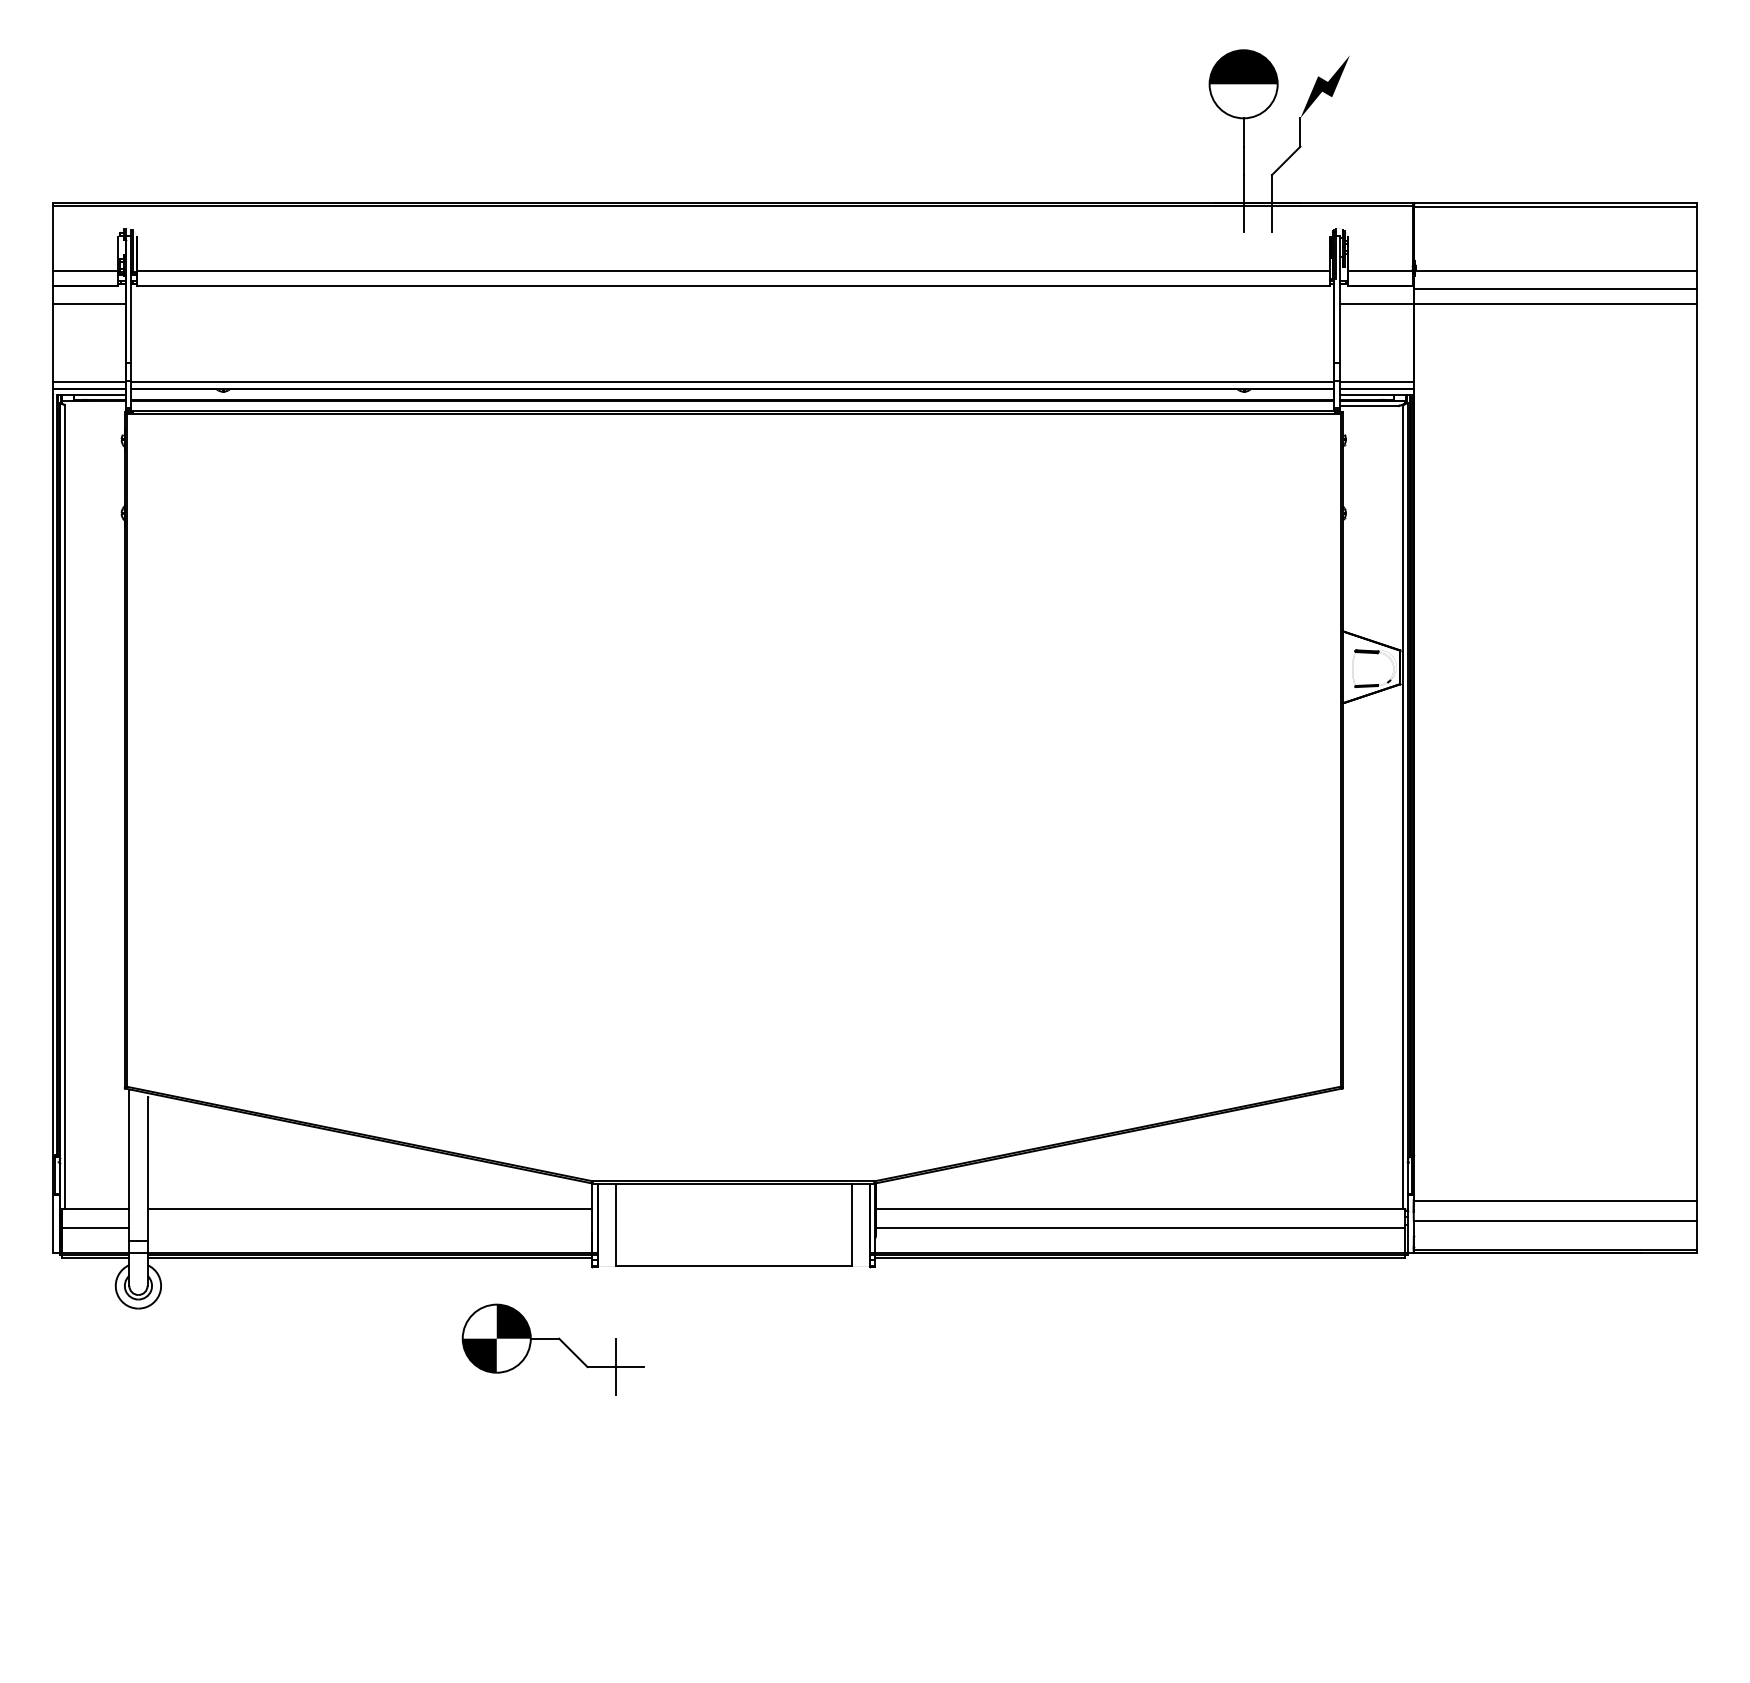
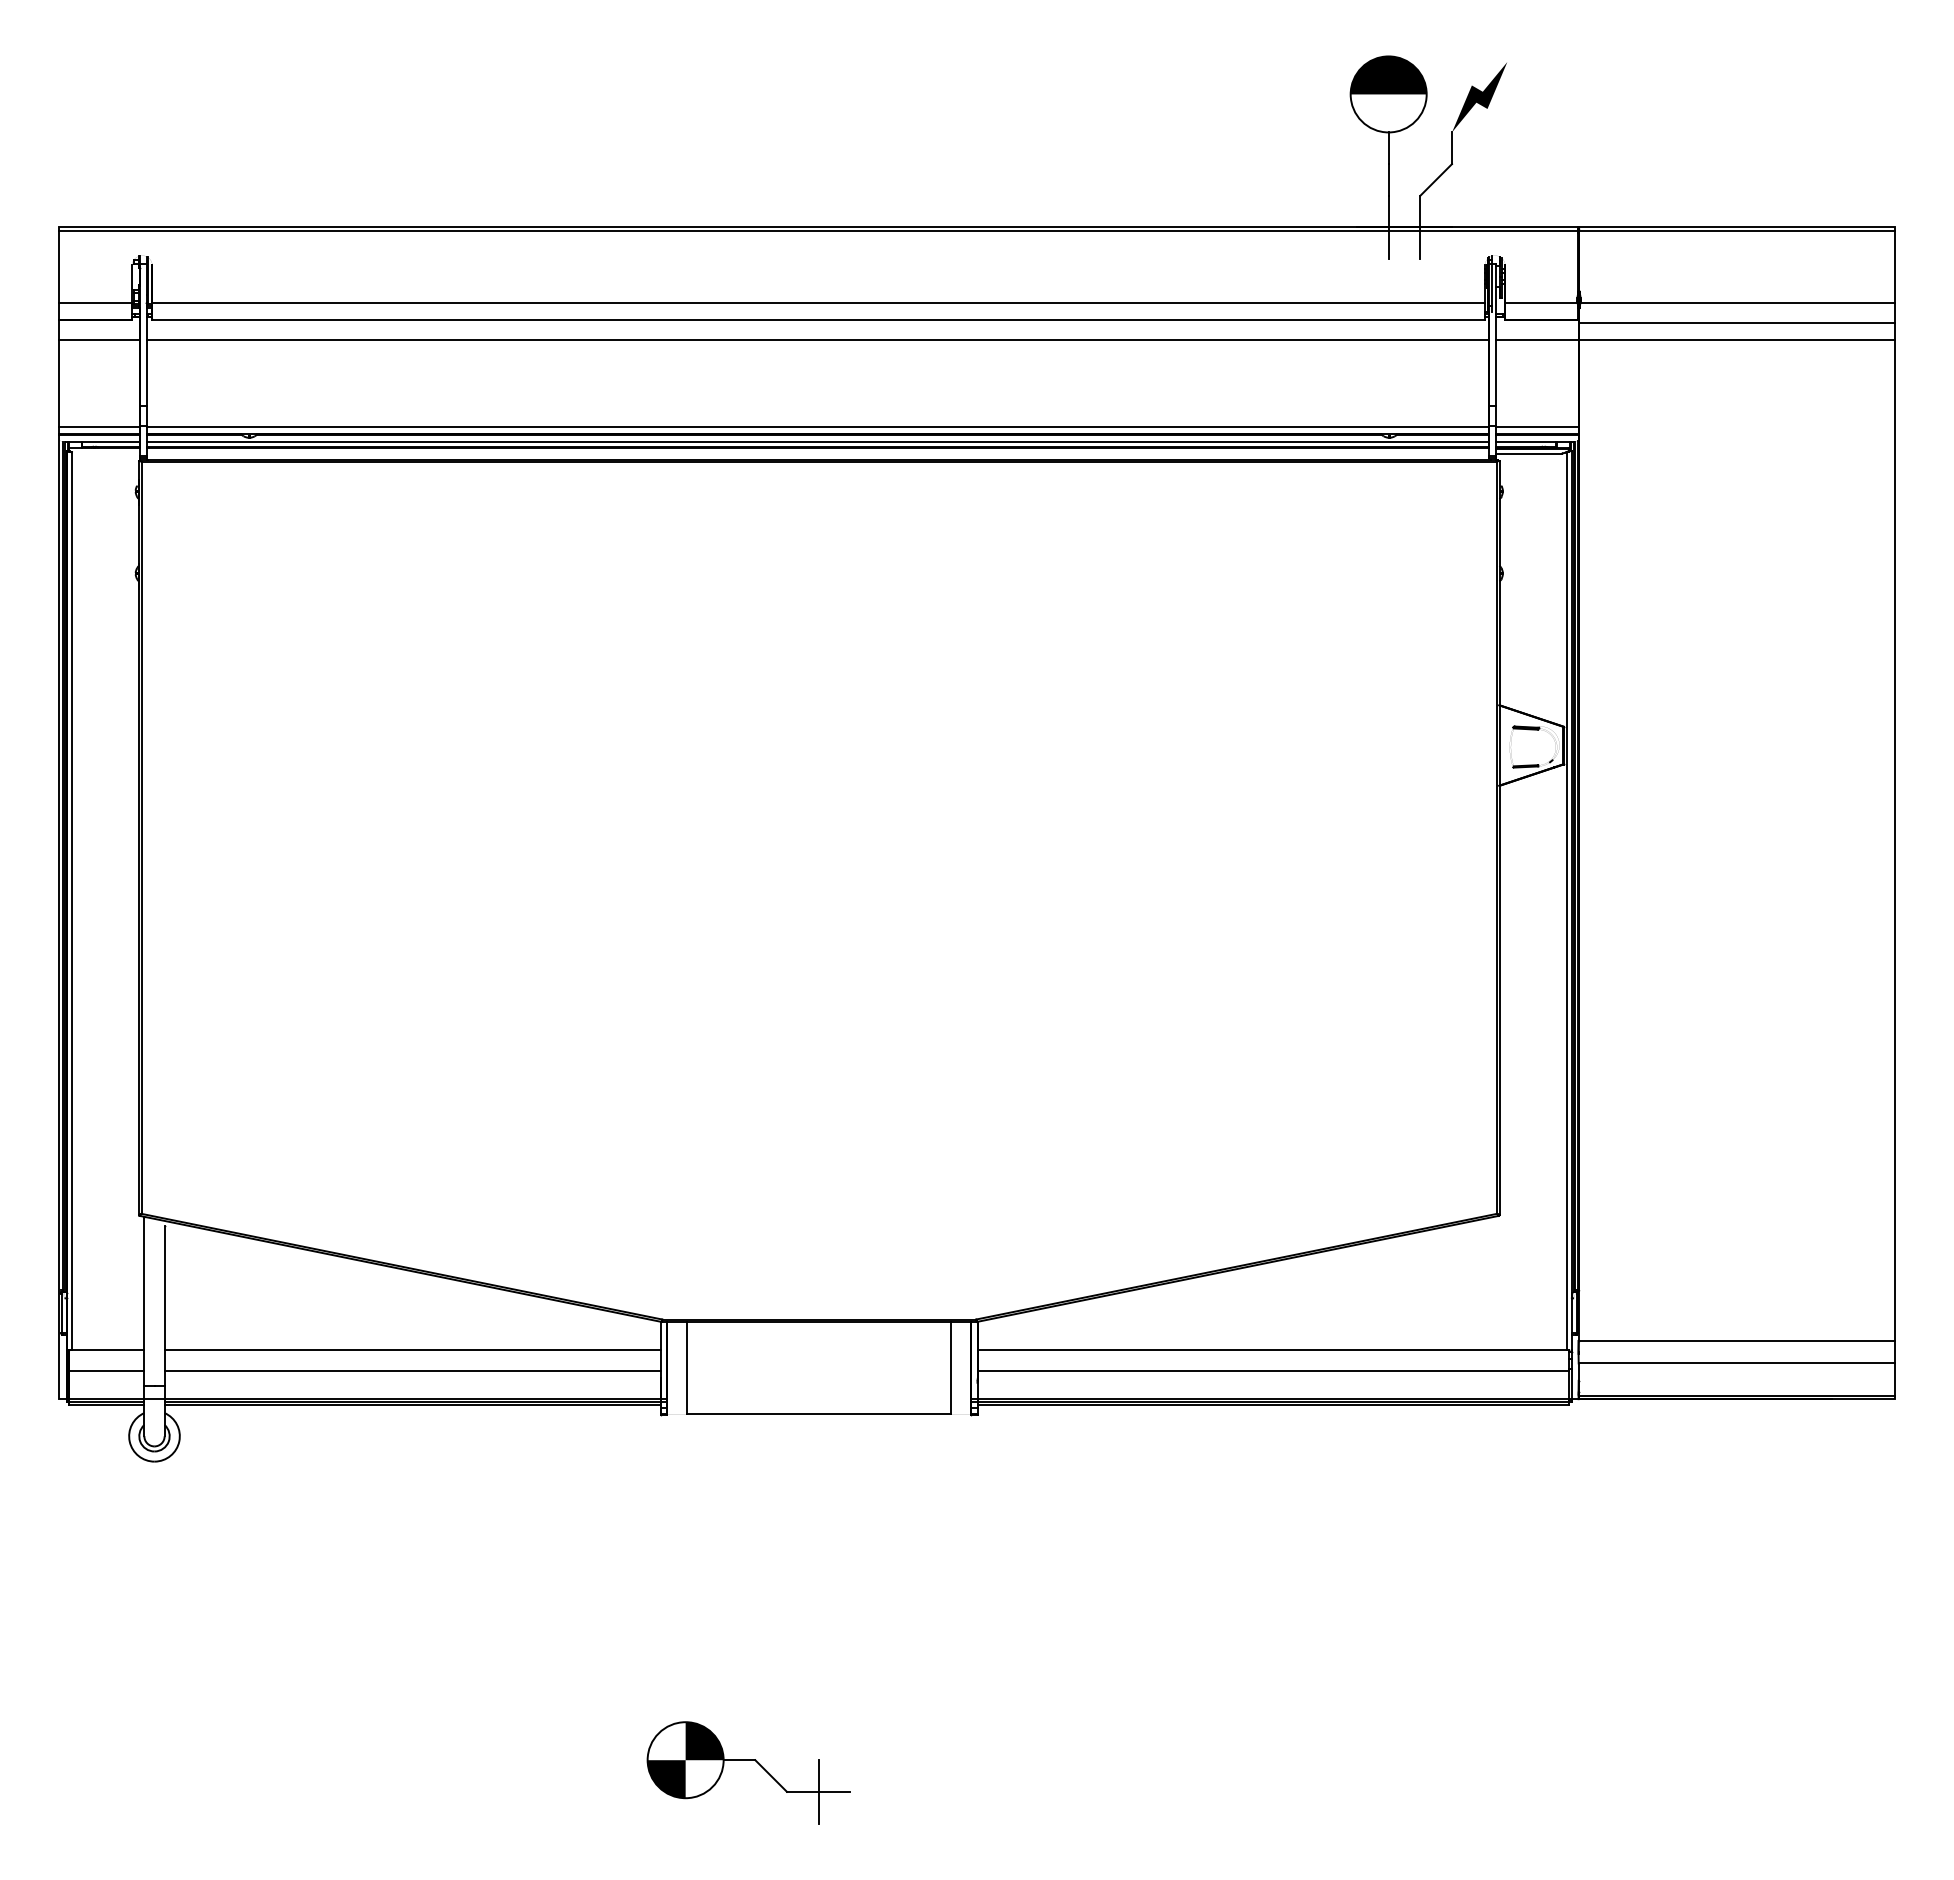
line: (732, 303) -> (817, 339), added
line: (732, 395) -> (817, 441), added
line: (369, 1227) -> (412, 1371), added
part: (553, 1338) -> (748, 1760), moved

